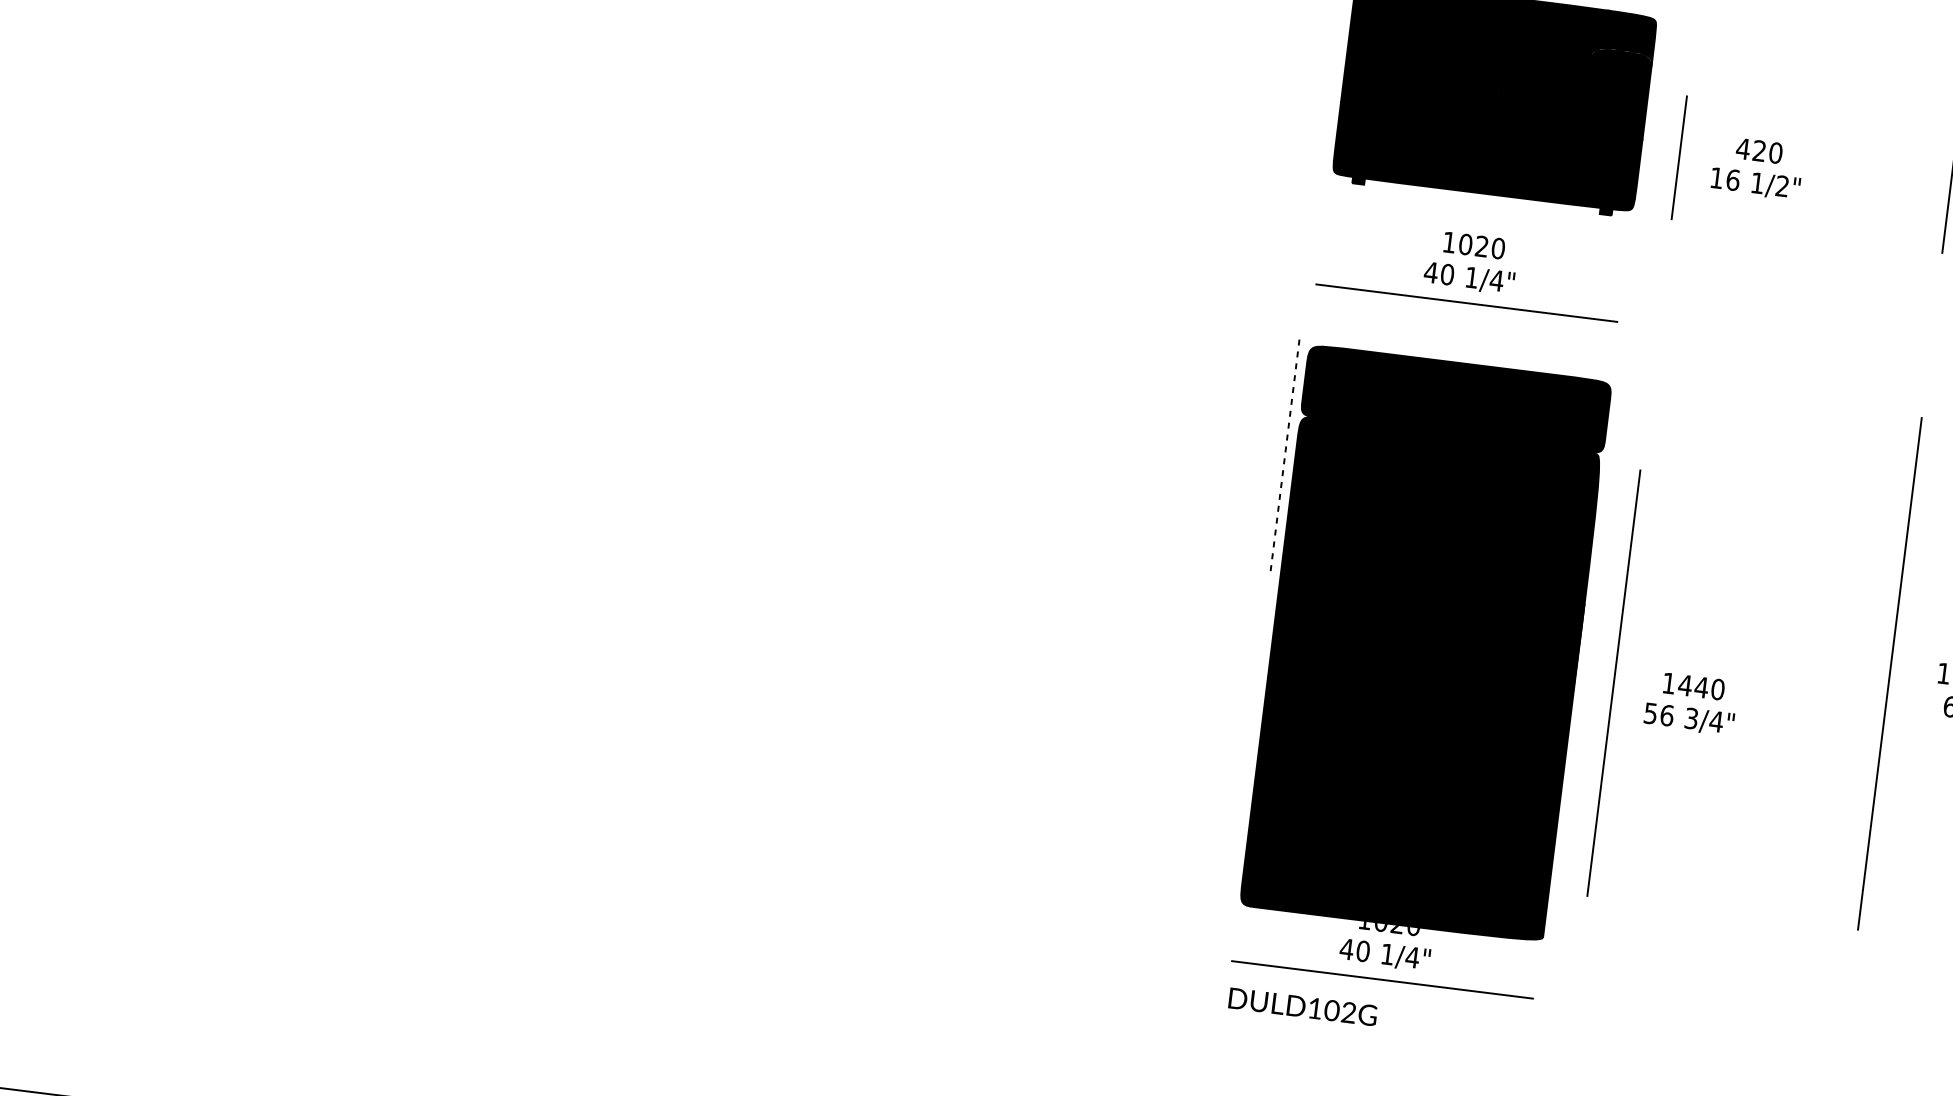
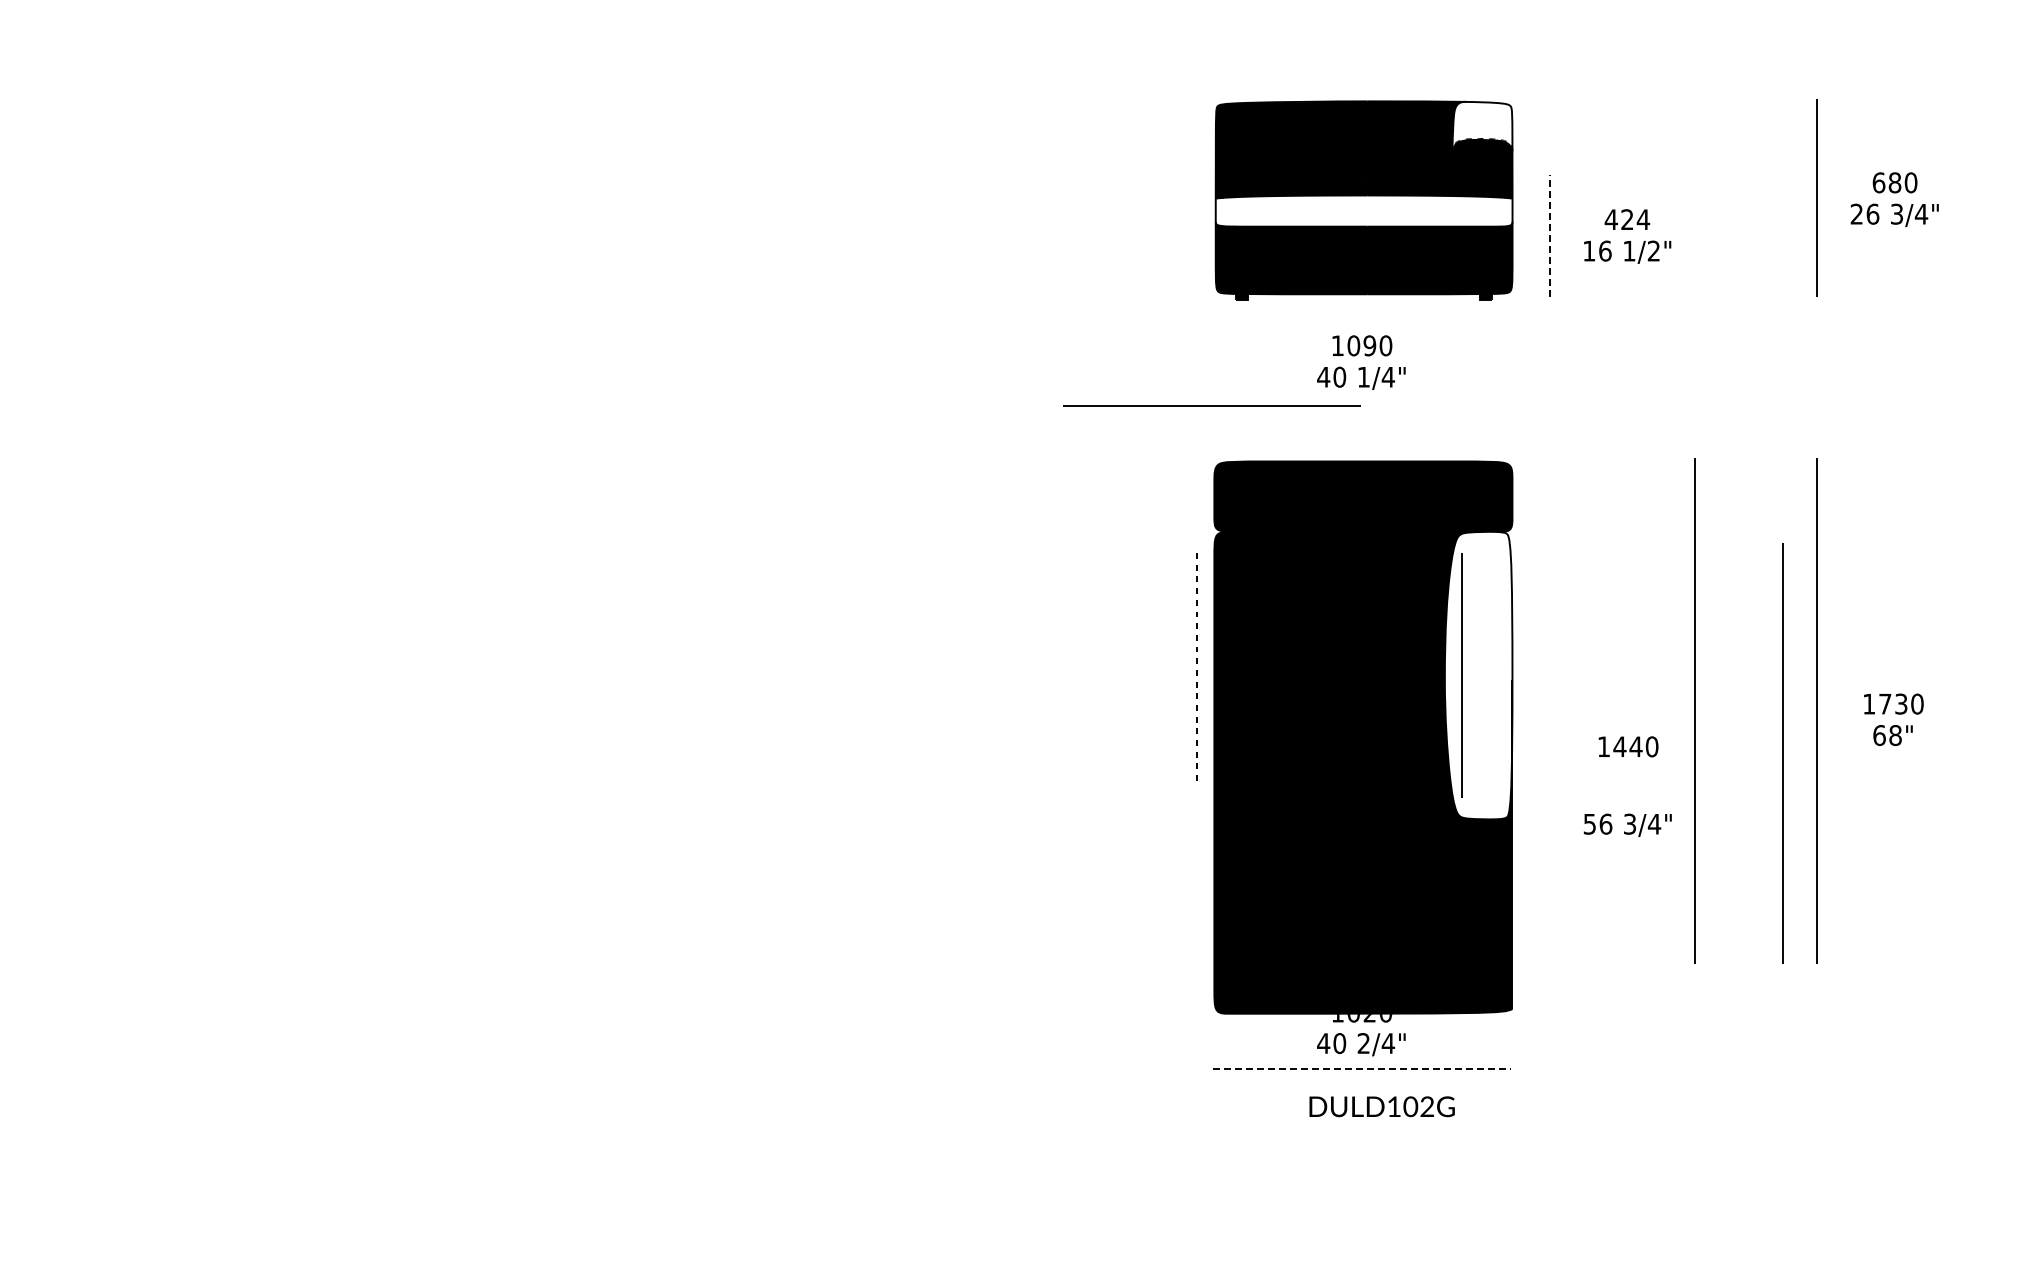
fill: (1624, 38) -> (1482, 126), removed
fill: (1492, 108) -> (1363, 210), removed
text: (1775, 152) -> (1643, 219), 420 -> 424
line: (1679, 157) -> (1550, 235), solid -> dashed
text: (1481, 246) -> (1369, 345), 1020 -> 1090
line: (1466, 303) -> (1211, 405), moved
line: (1284, 451) -> (1196, 663), moved
fill: (1550, 595) -> (1478, 675), removed
line: (1765, 657) -> (1694, 710), added
line: (1612, 683) -> (1782, 753), moved
text: (1688, 718) -> (1627, 824), moved
text: (1387, 954) -> (1363, 1043), 1/4" -> 2/4"
line: (1383, 979) -> (1362, 1068), solid -> dashed
text: (1302, 1006) -> (1381, 1106), moved

